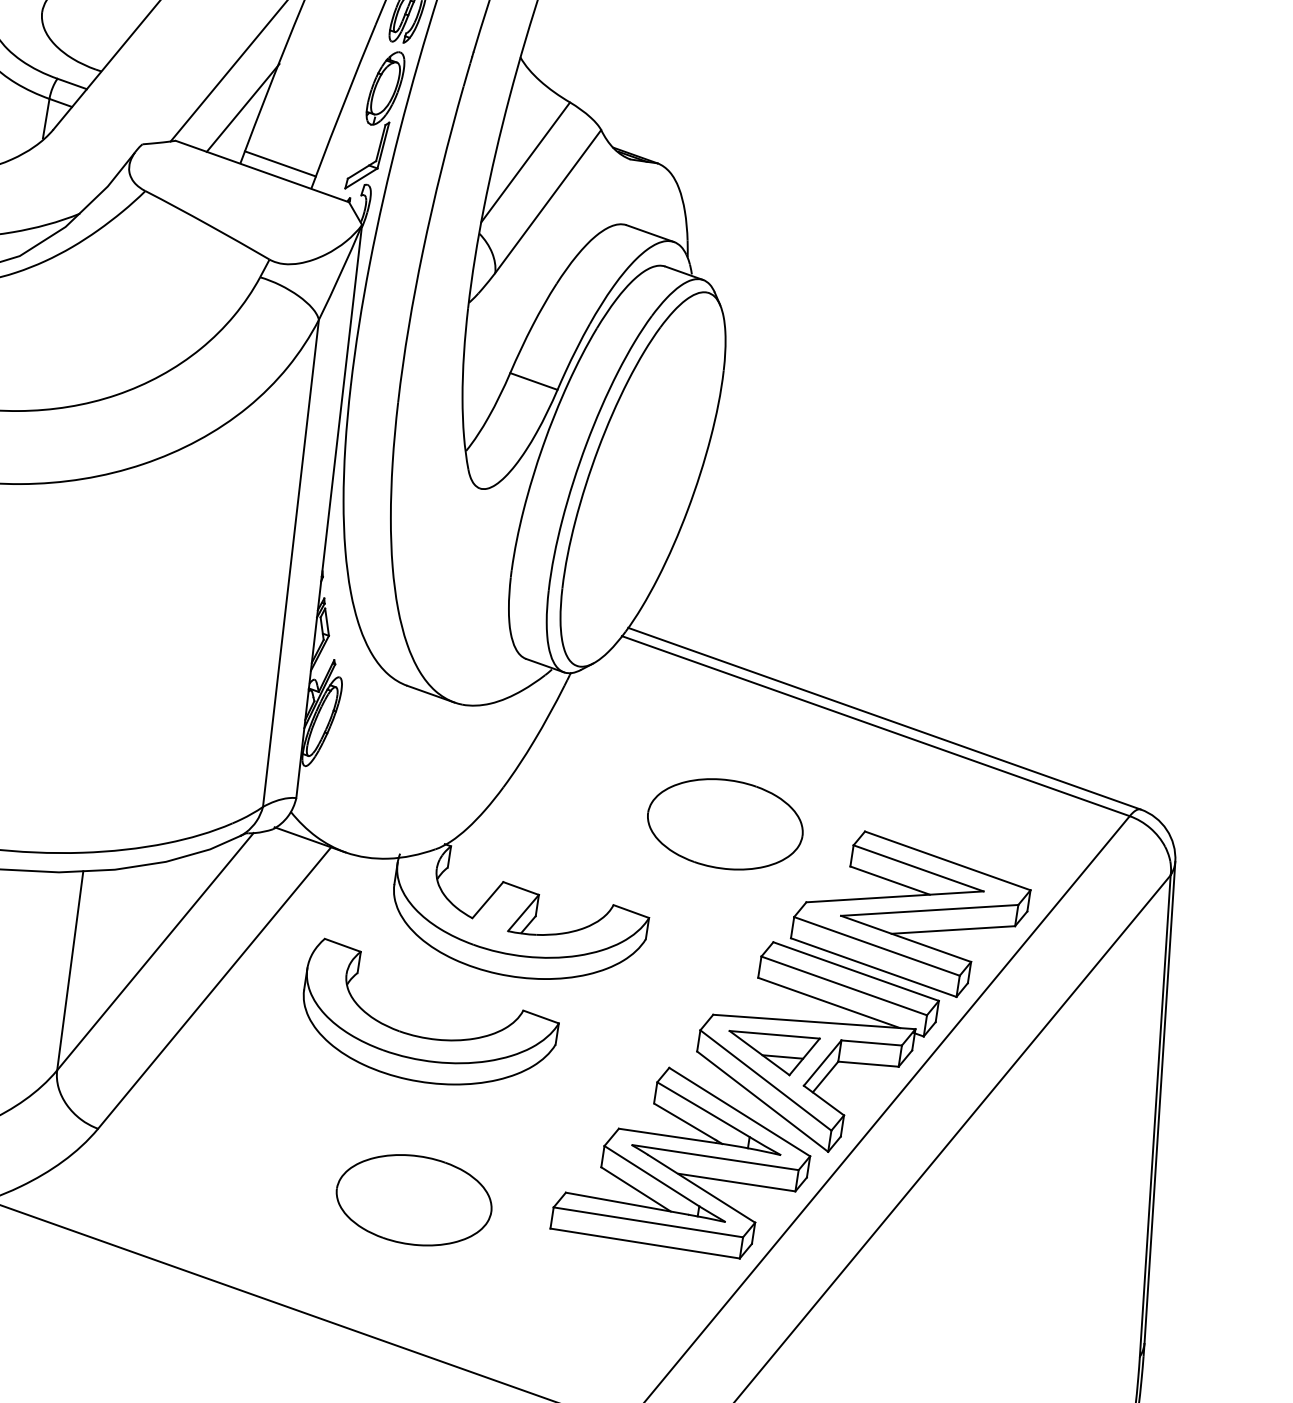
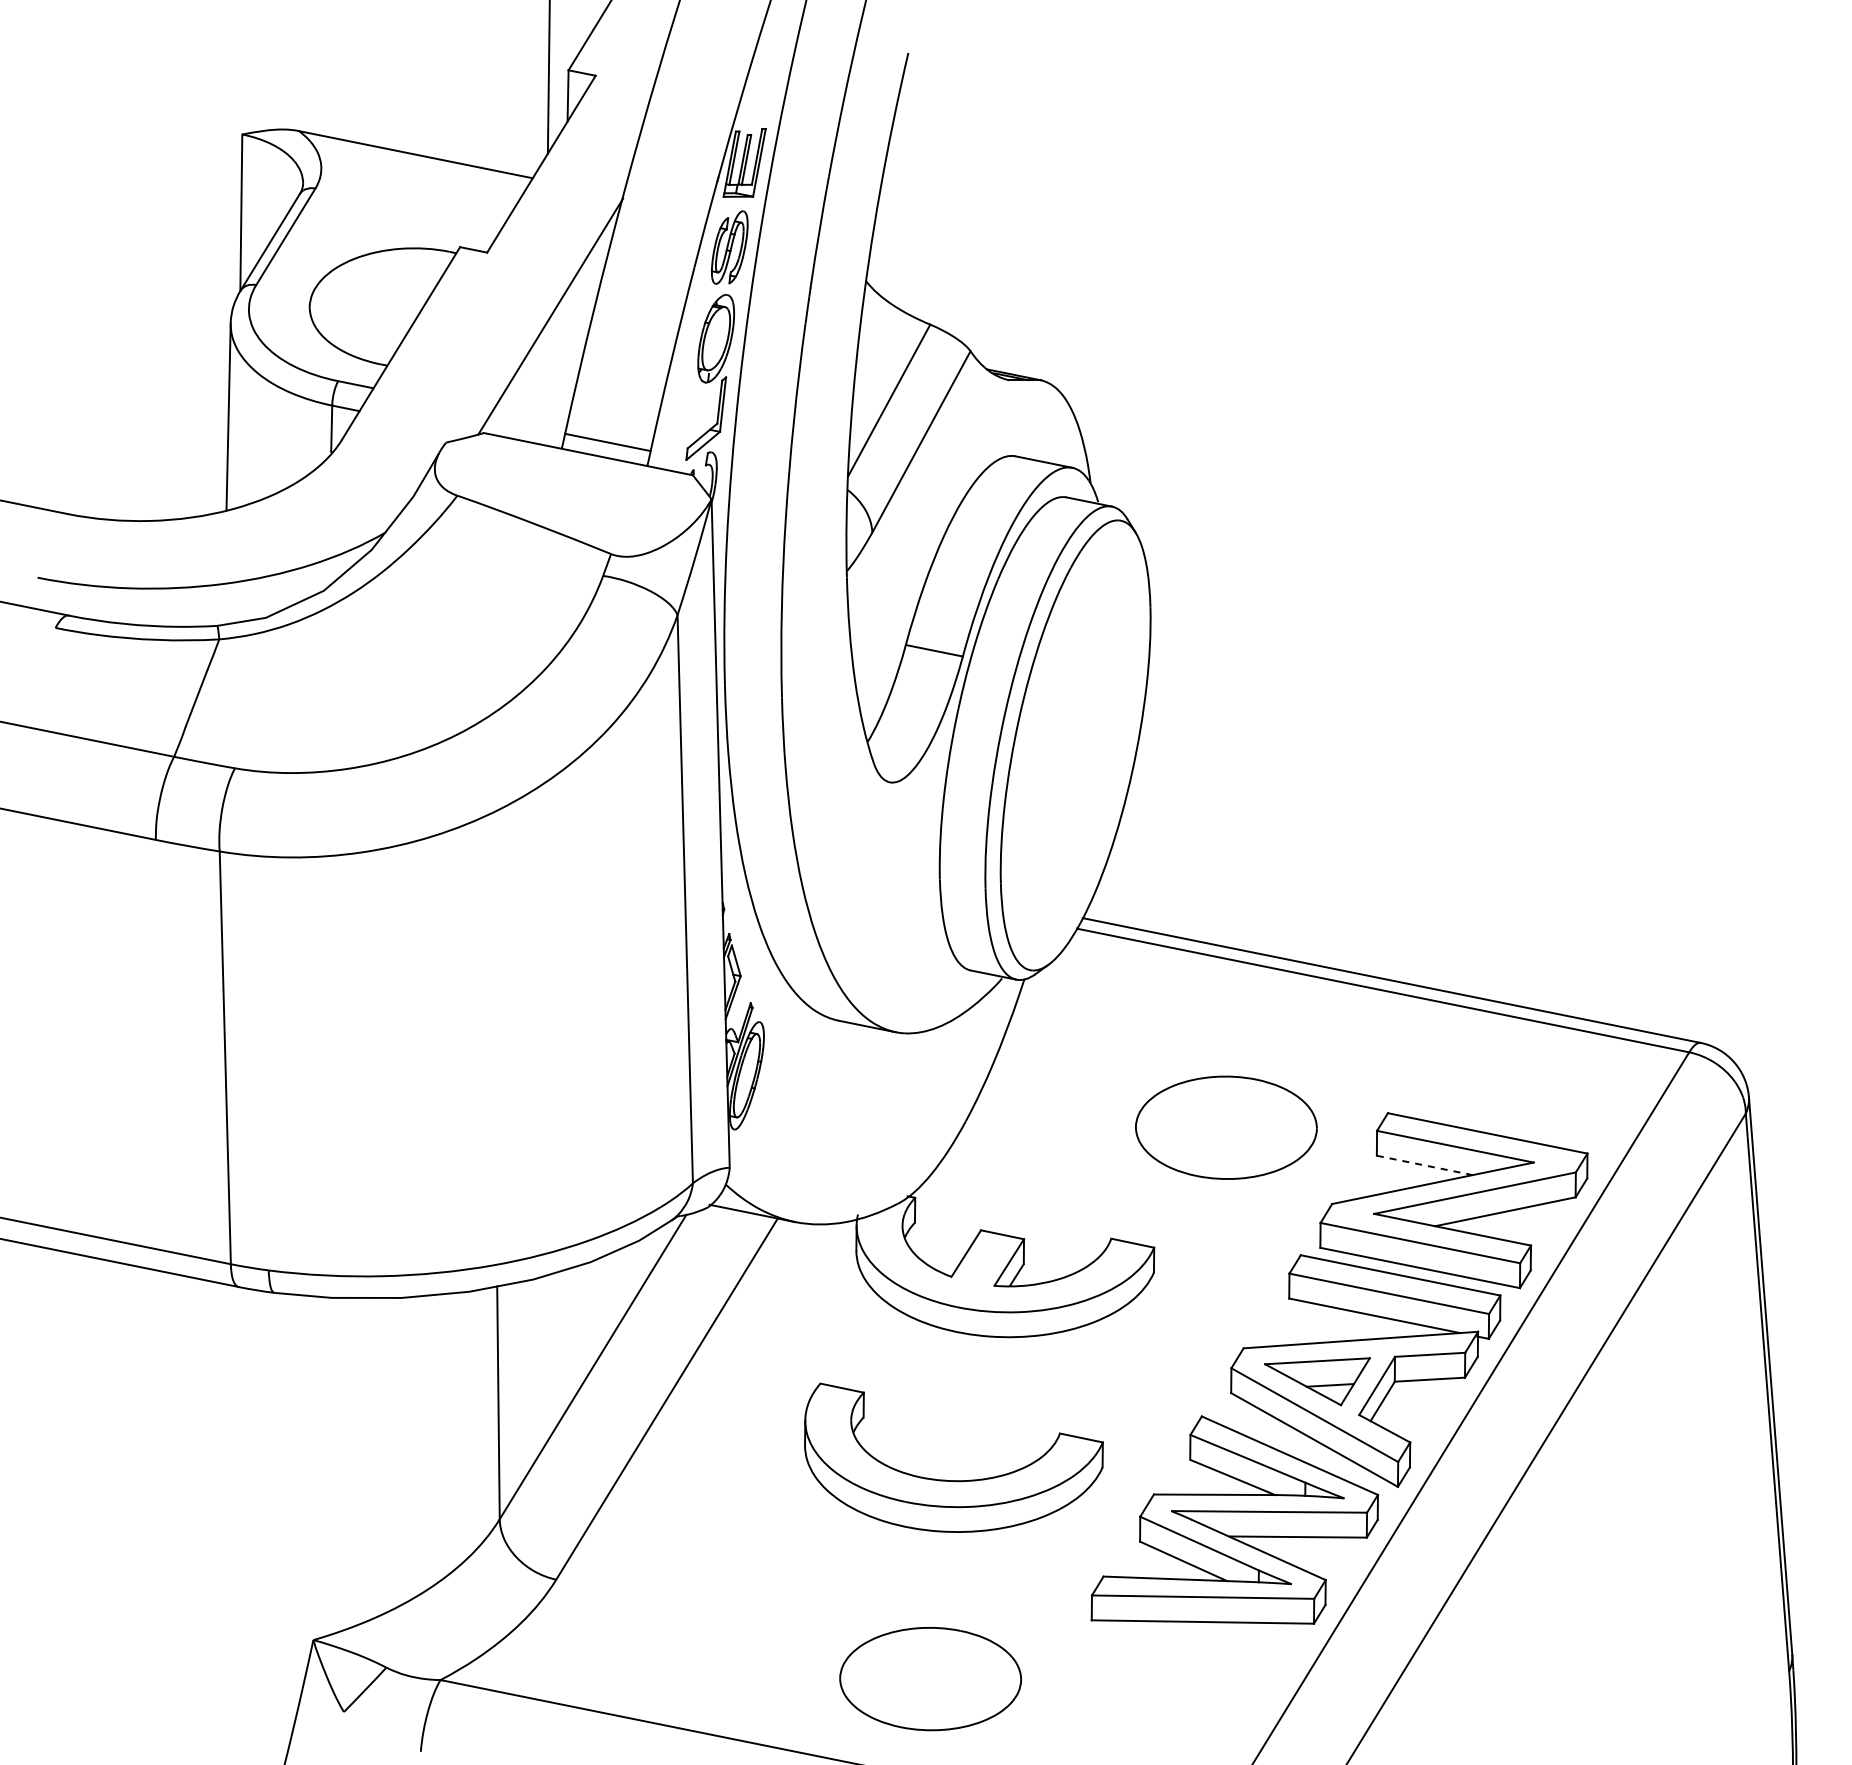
line: (242, 107) -> (555, 383), removed
line: (889, 880) -> (1424, 1165), solid -> dashed
part: (426, 1037) -> (953, 1480), moved
part: (413, 1200) -> (930, 1679), moved

